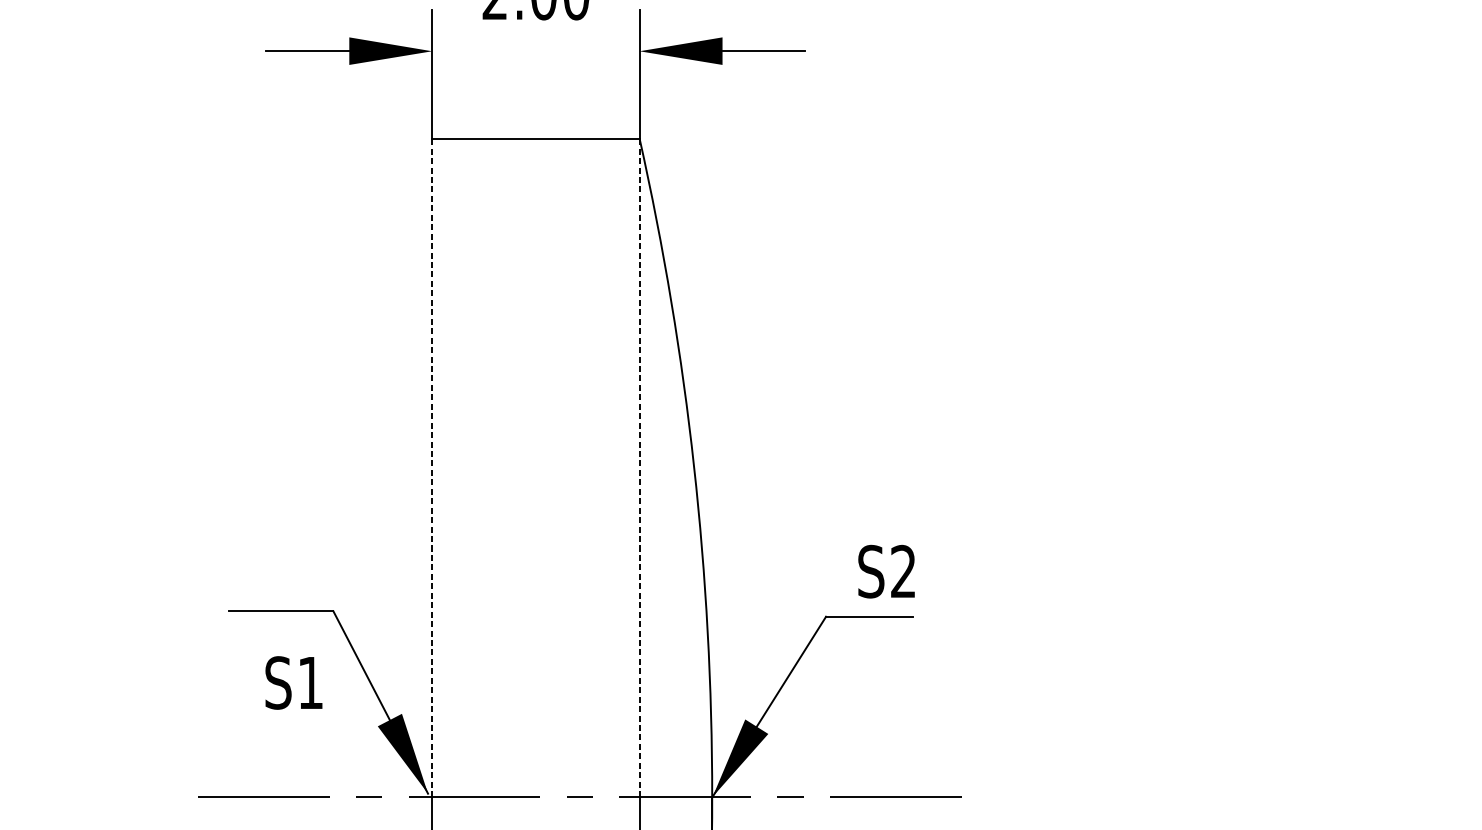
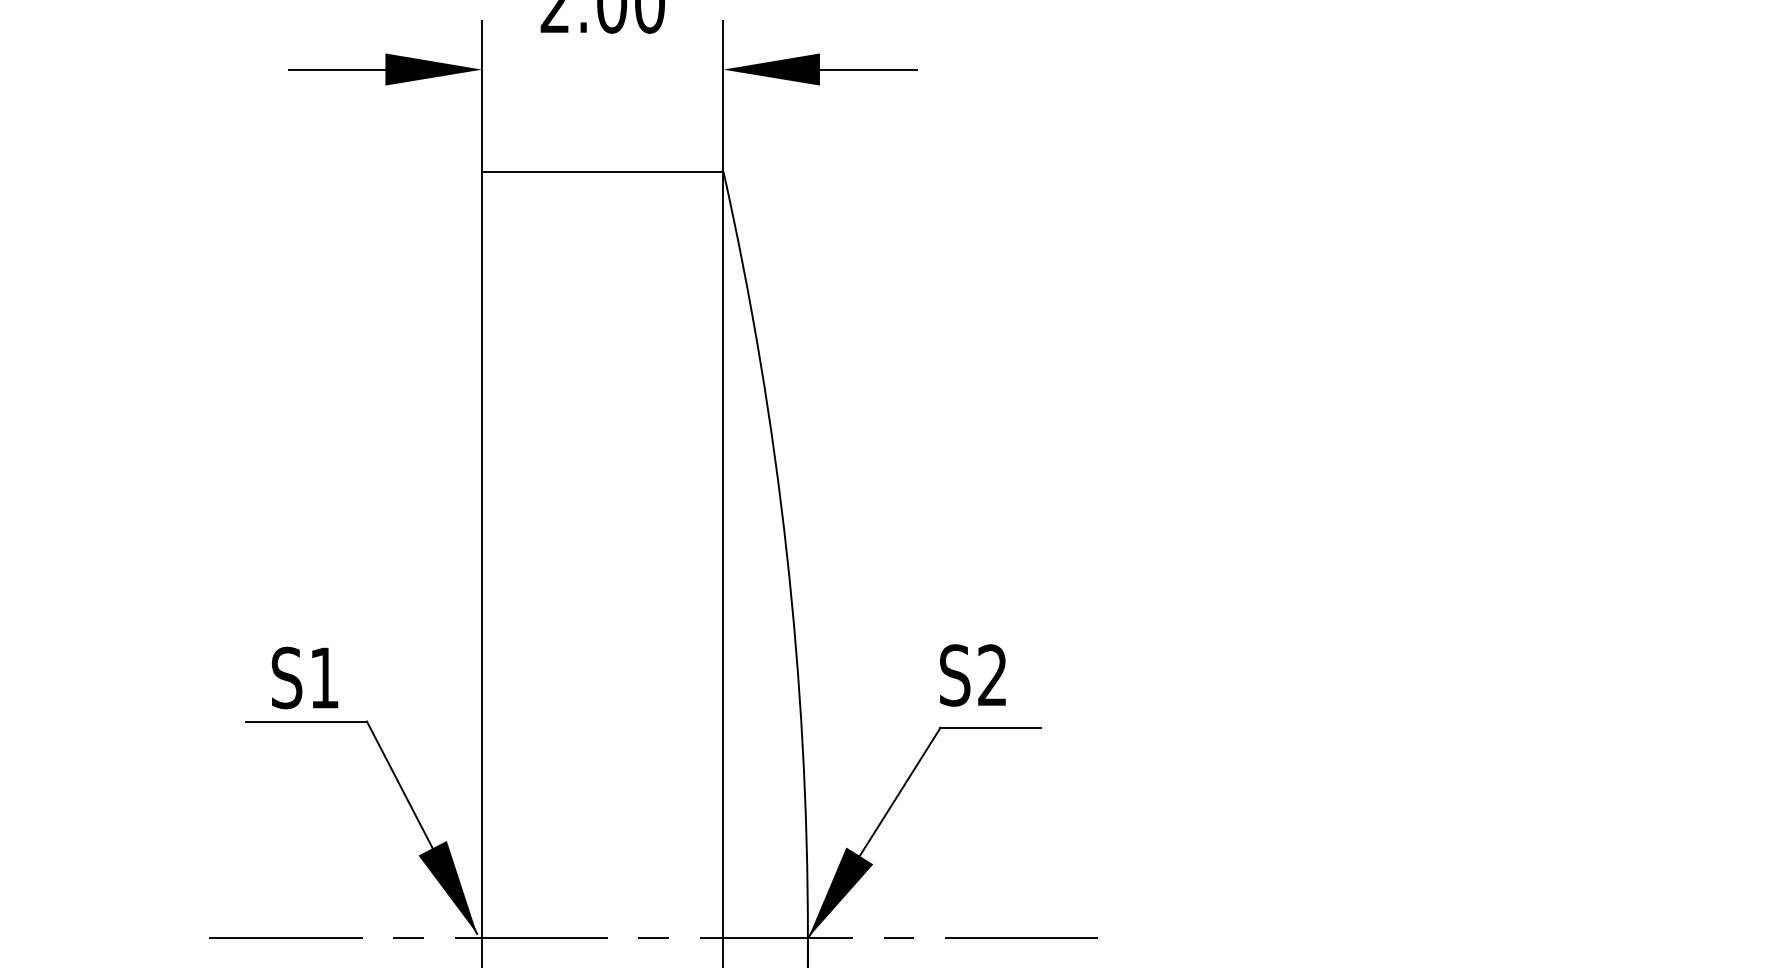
line: (432, 467) -> (482, 554), dashed -> solid
line: (639, 467) -> (723, 554), dashed -> solid
text: (886, 571) -> (972, 675), moved
text: (293, 682) -> (304, 677), moved

